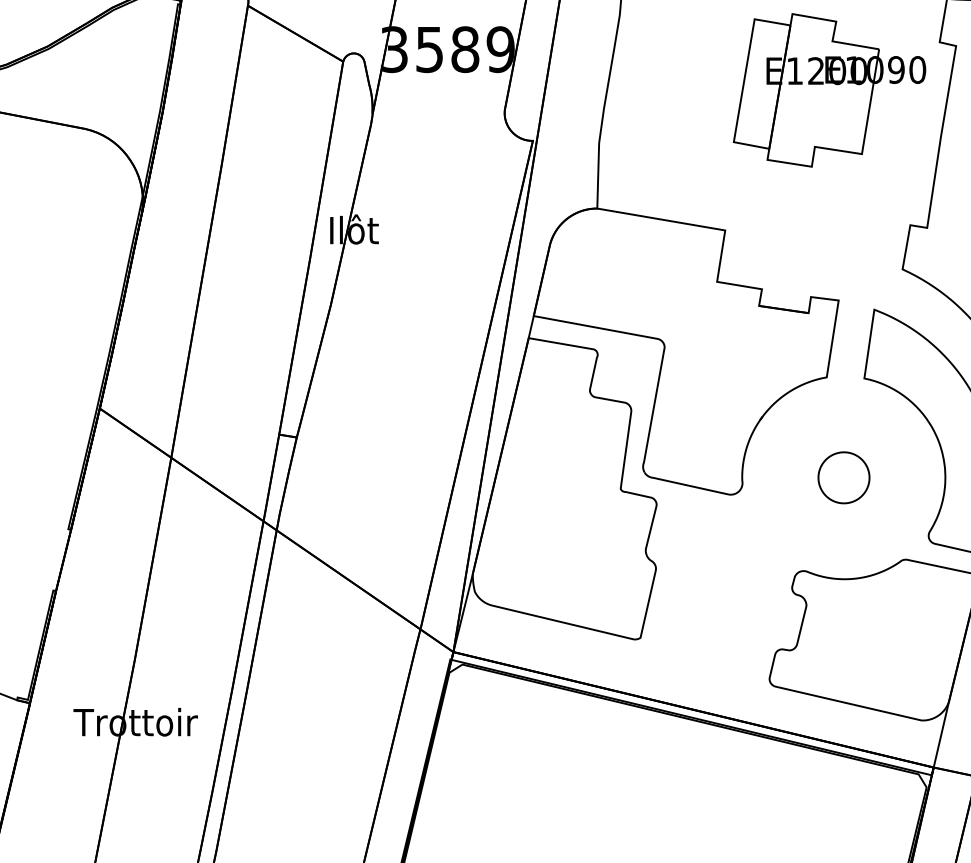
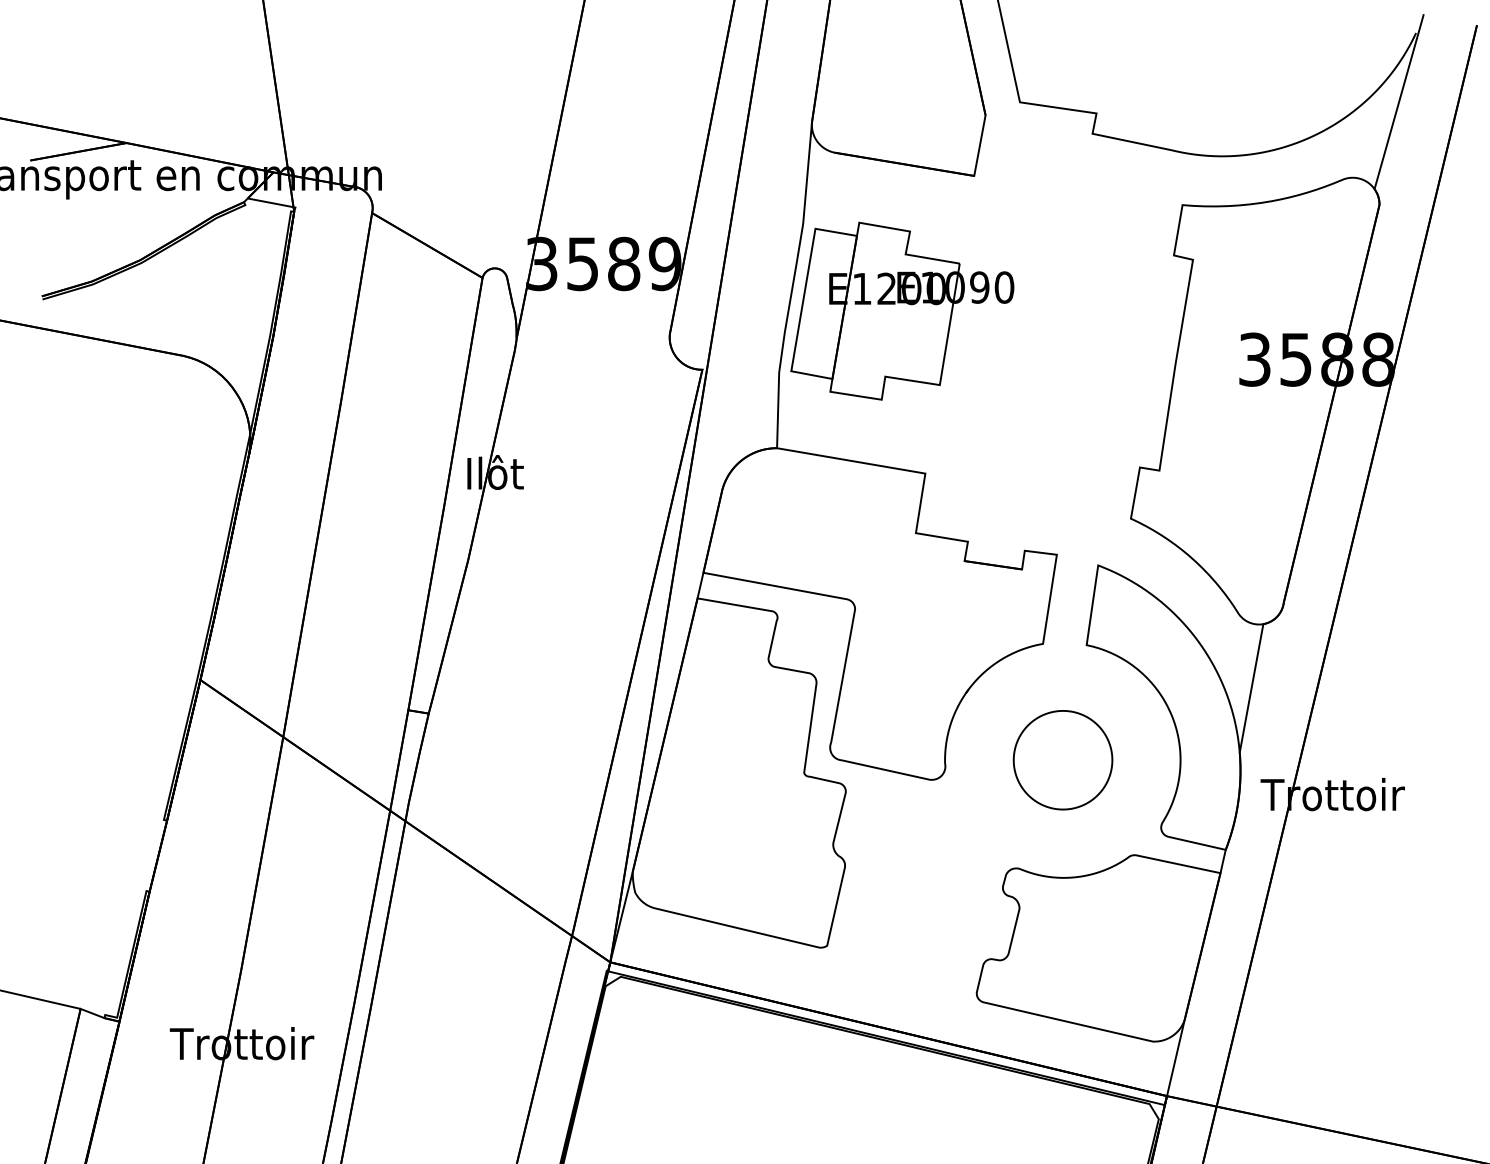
part: (829, 89) -> (902, 310), moved
part: (843, 477) -> (1062, 760), size x1.67

